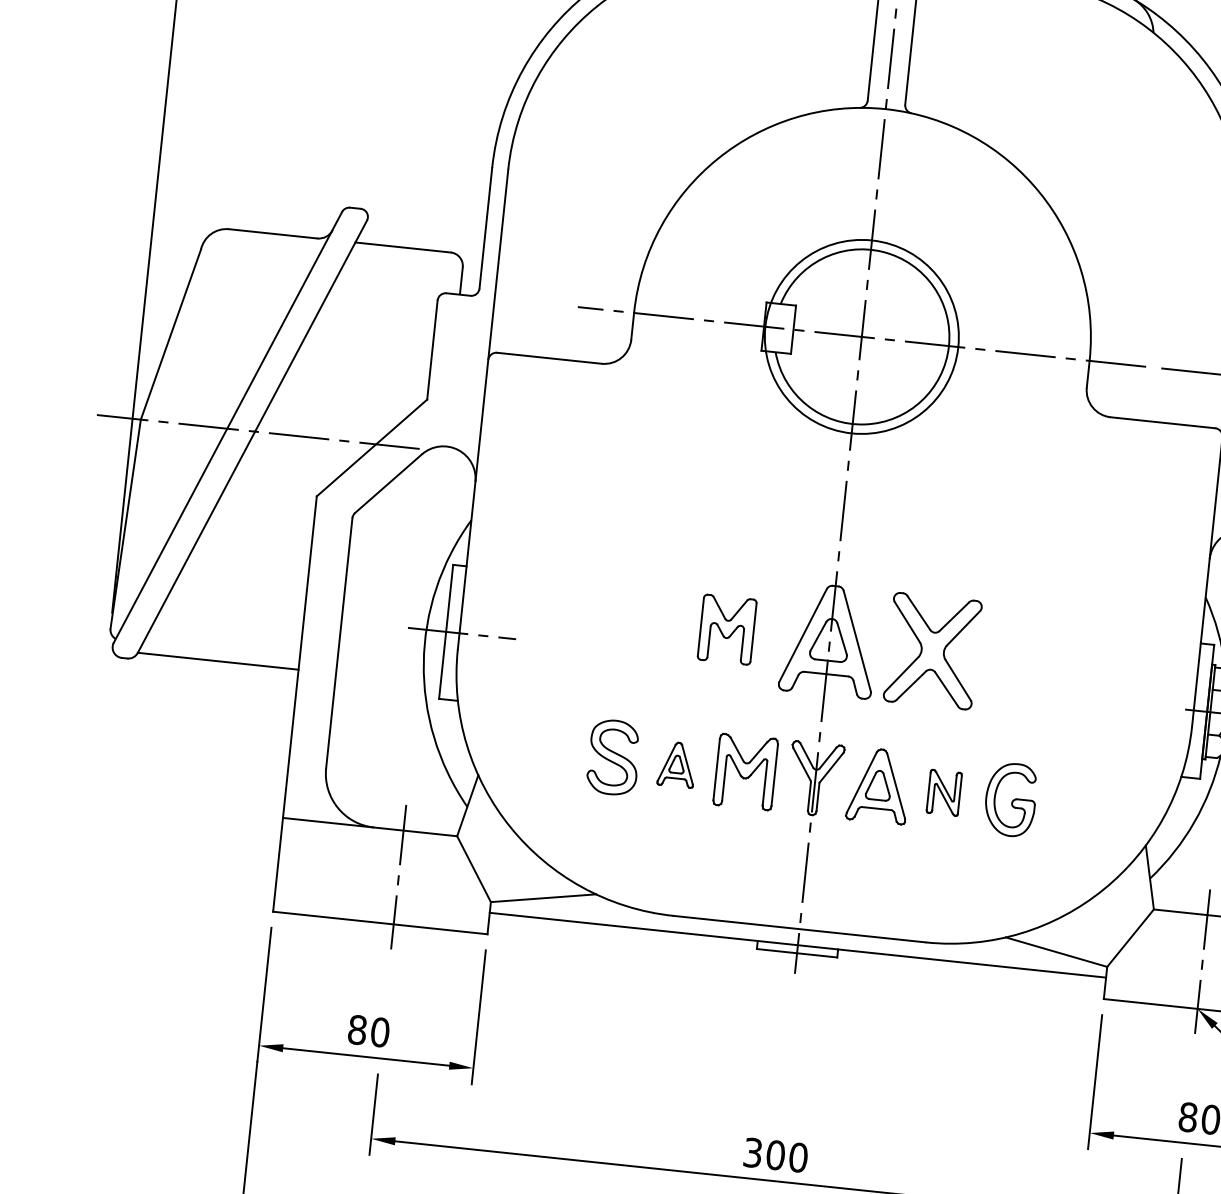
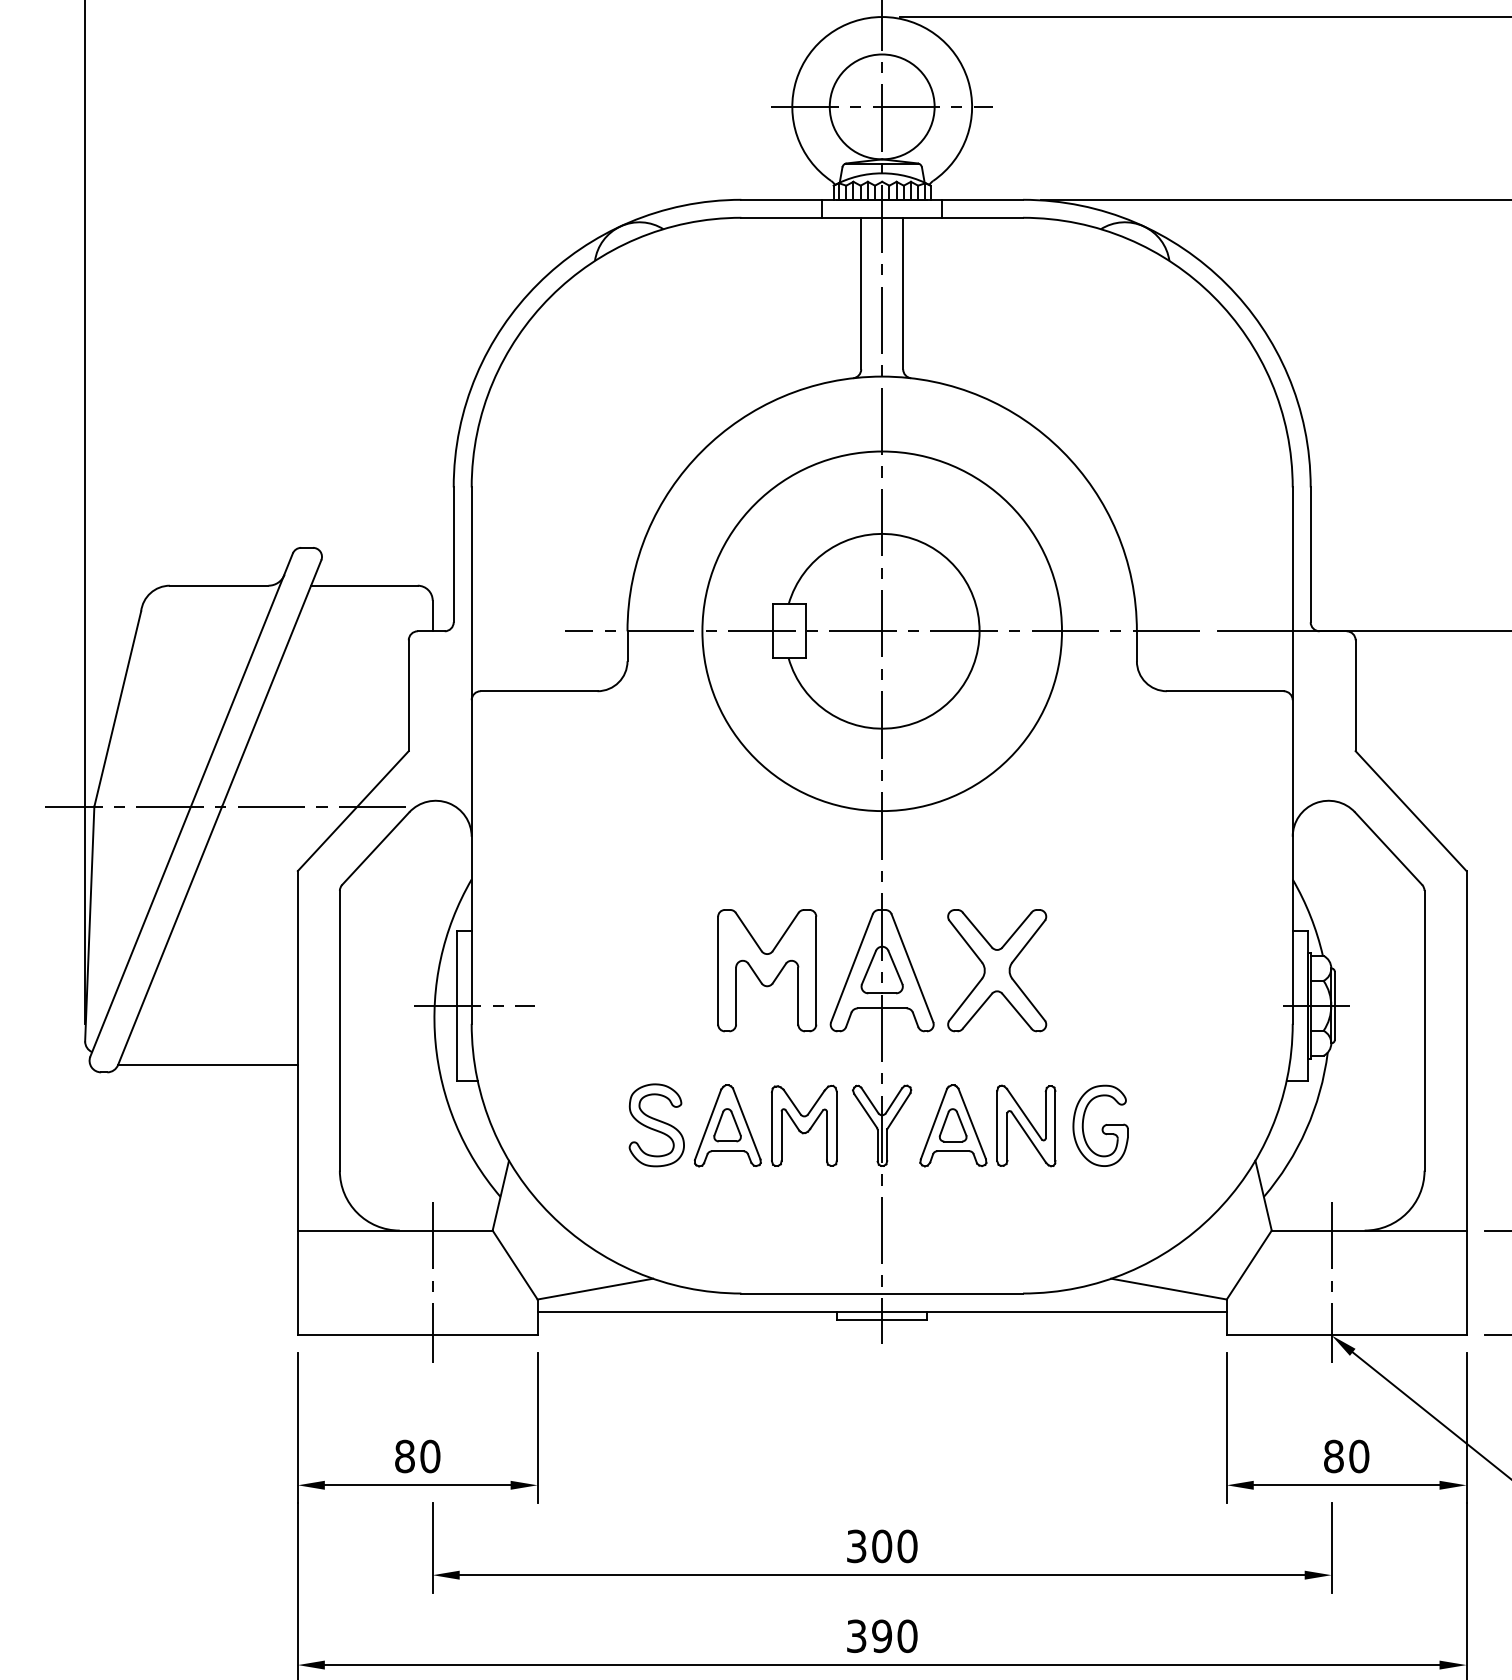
circle: (861, 337) -> (881, 631), size x1.67
part: (727, 629) -> (767, 970), size x1.67
part: (677, 764) -> (727, 1125), size x1.67
part: (944, 792) -> (1026, 1125), size x1.67

